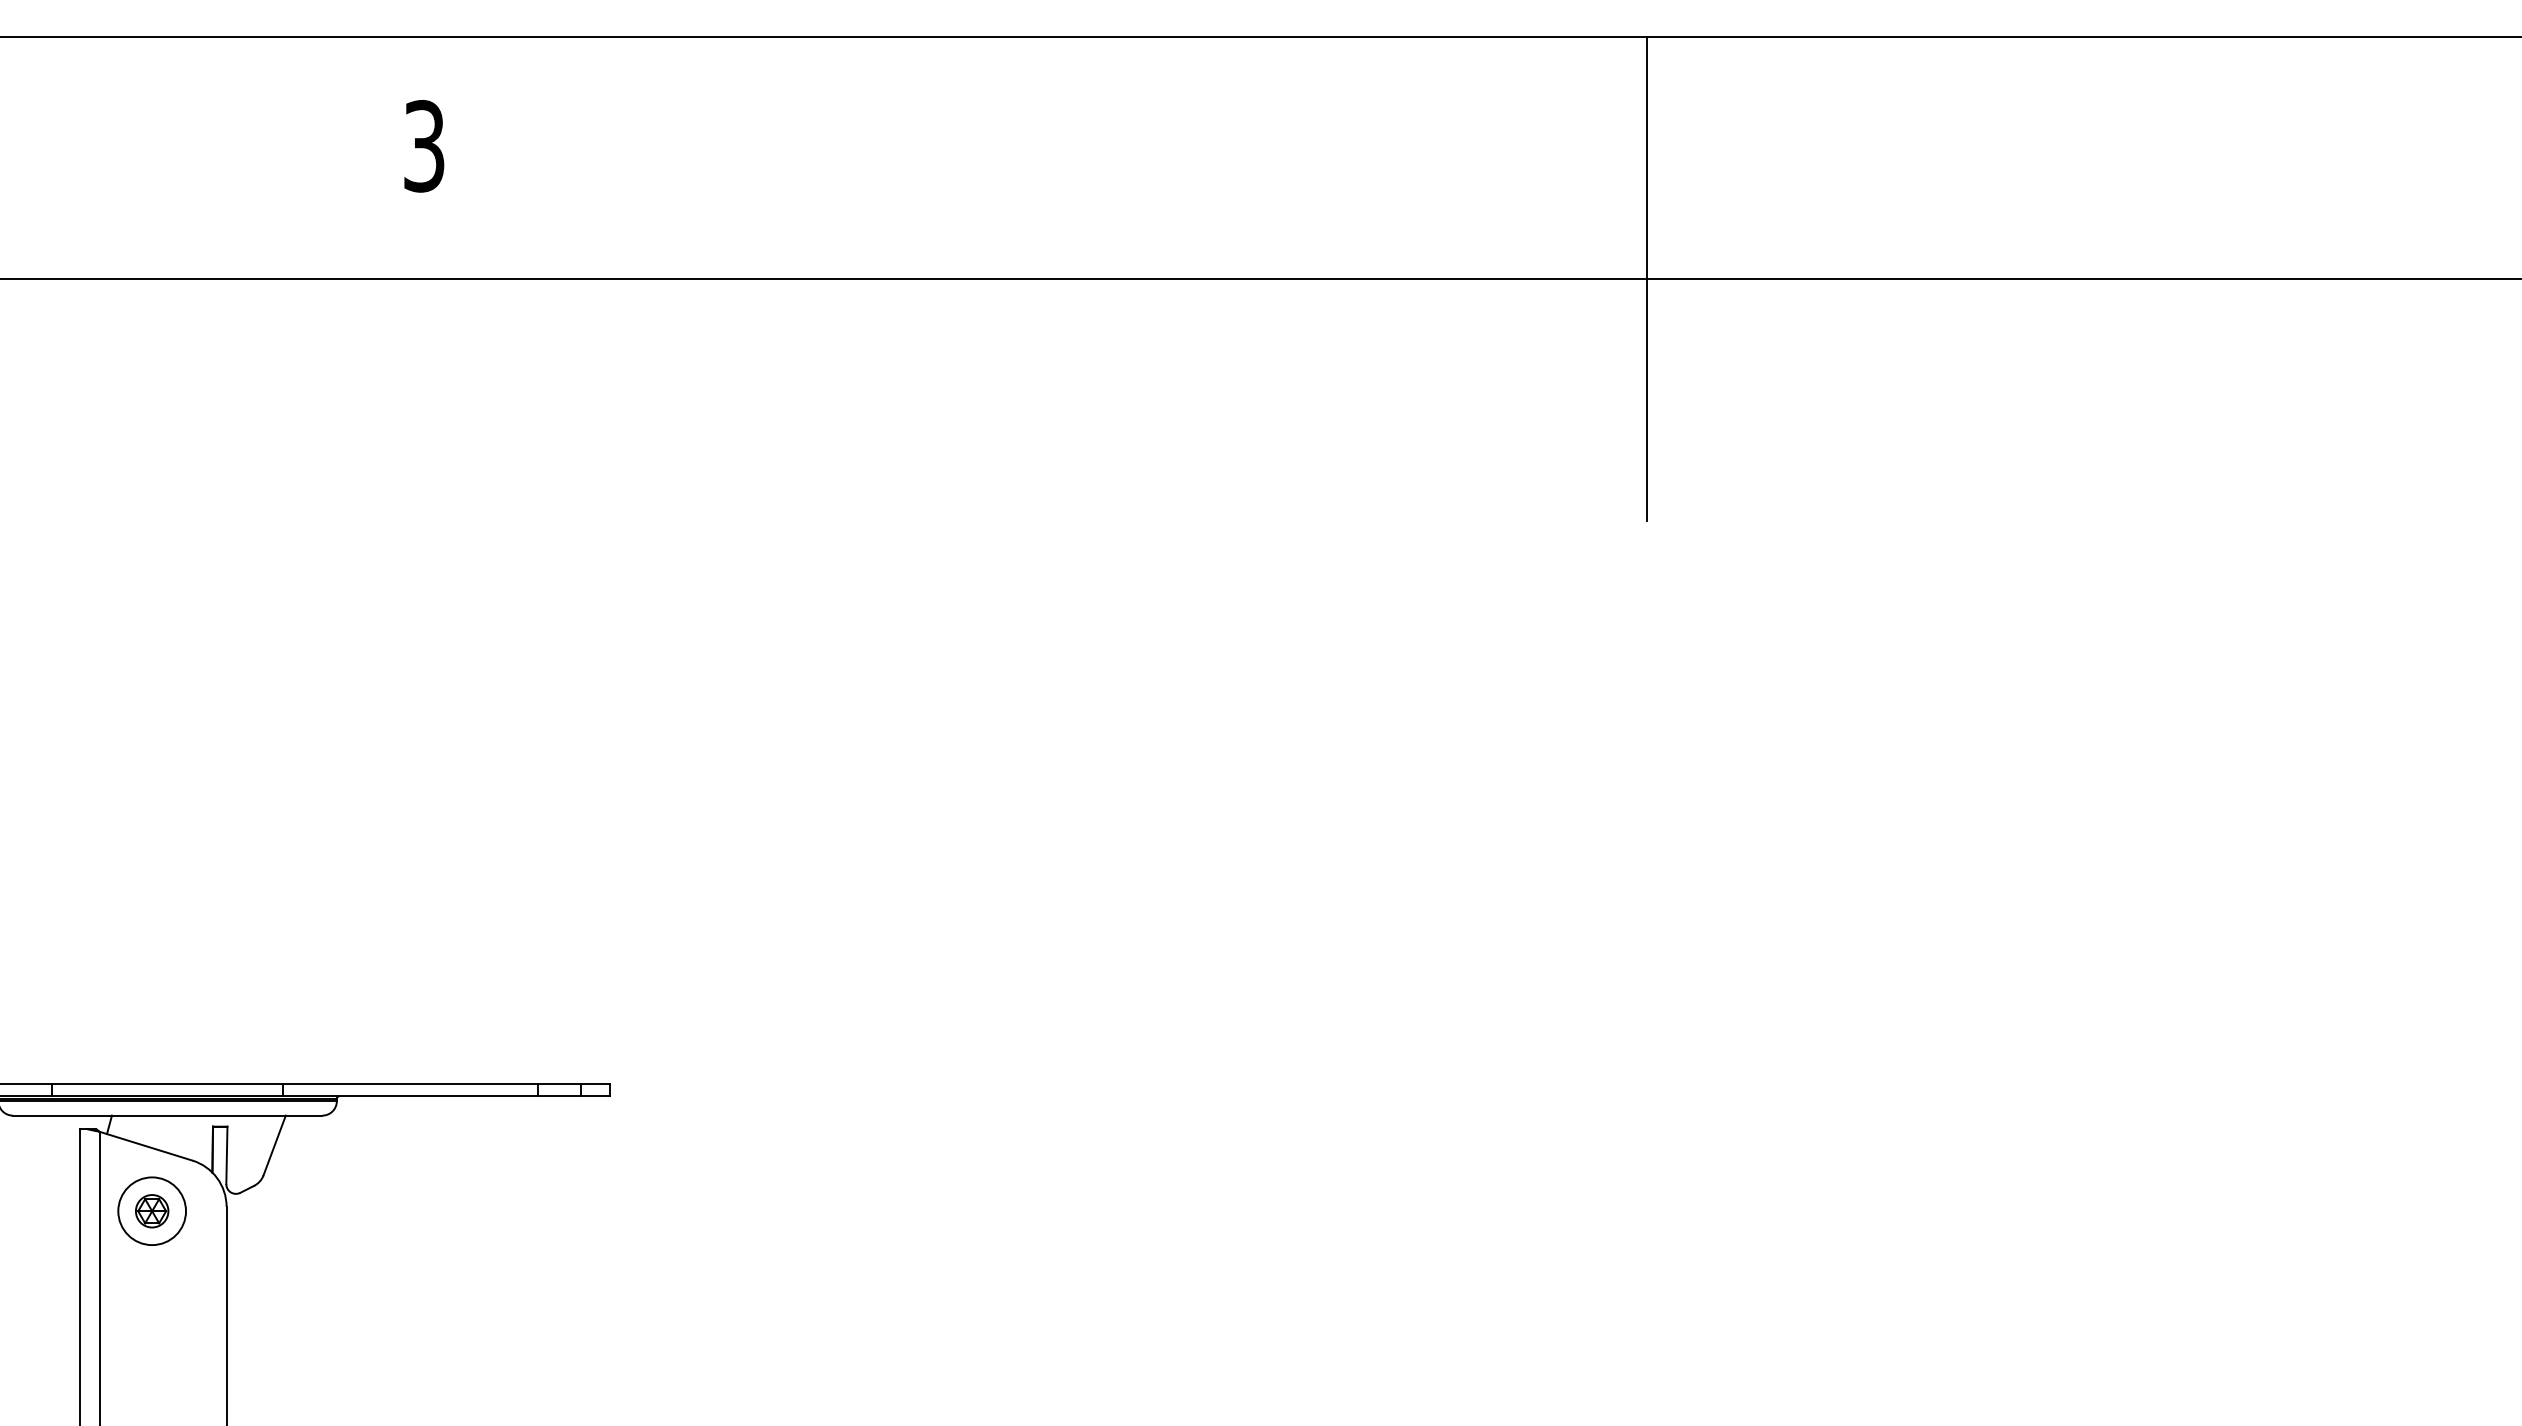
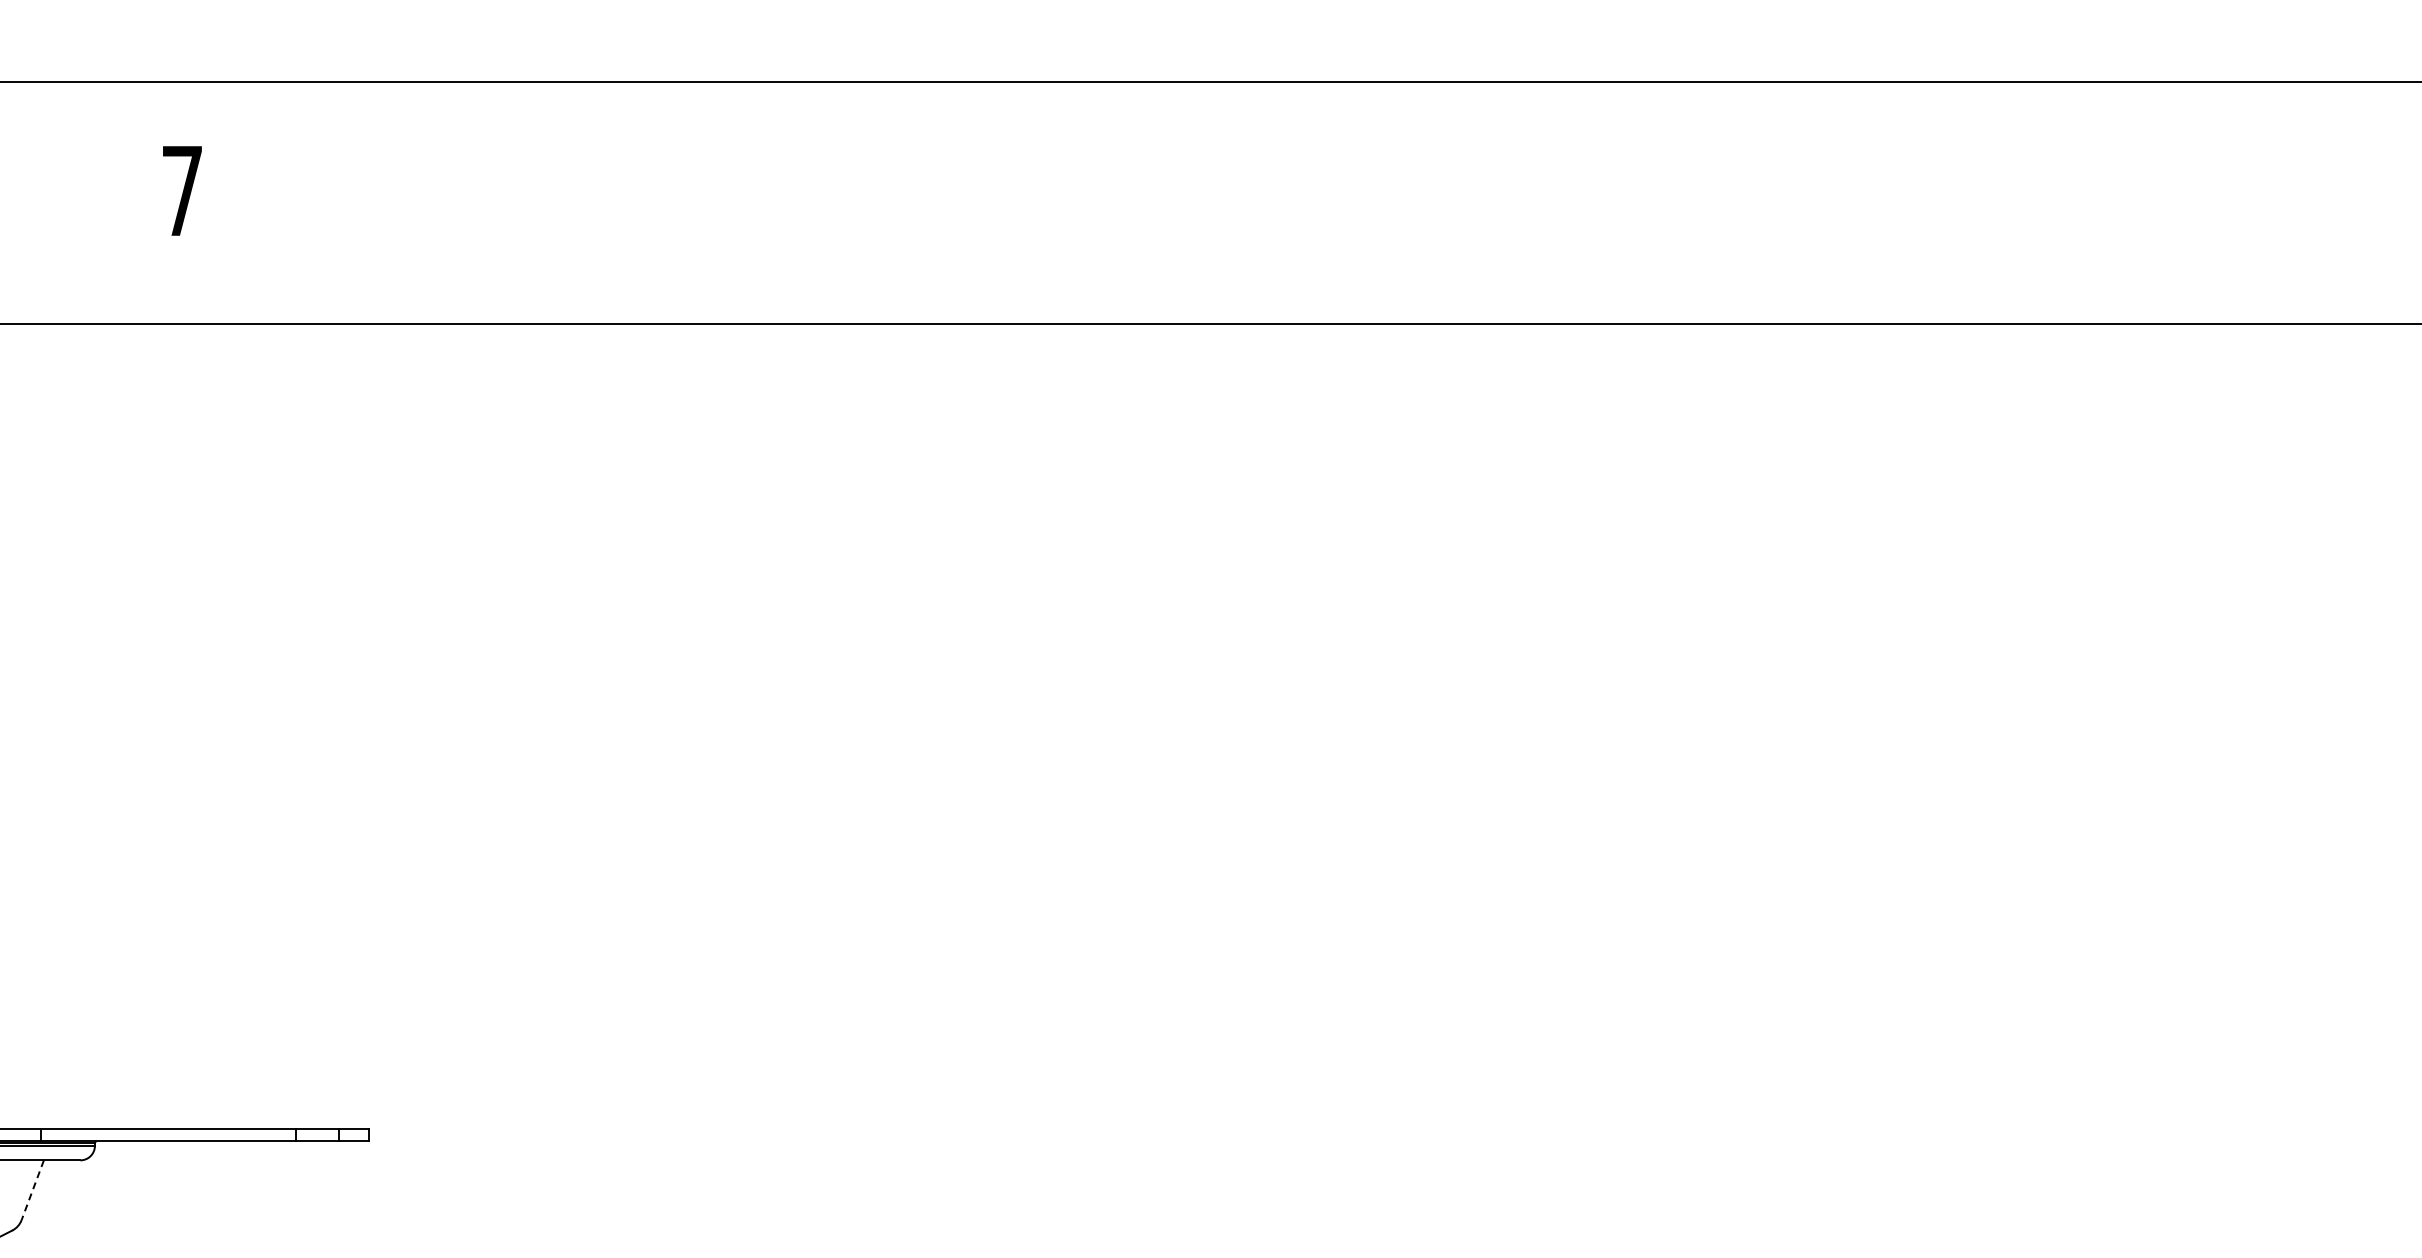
text: (424, 146) -> (182, 191), 3 -> 7
line: (1647, 278) -> (1405, 323), removed
line: (274, 1145) -> (32, 1190), solid -> dashed

